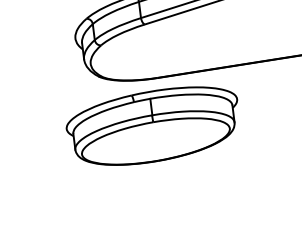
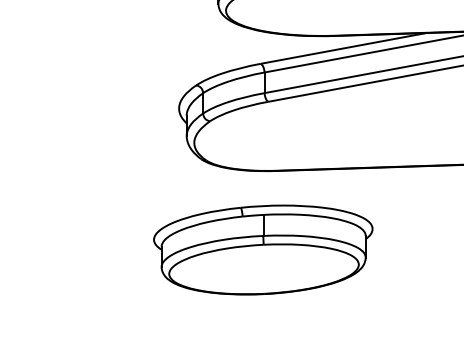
part: (153, 125) -> (263, 249), moved

